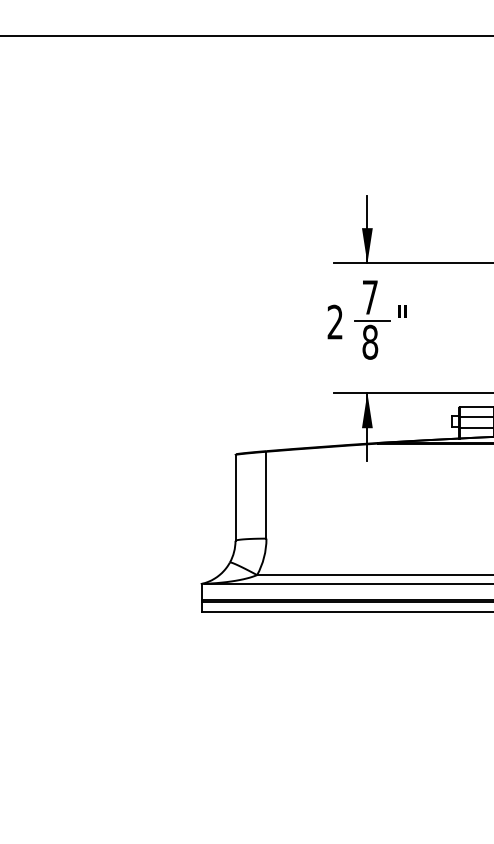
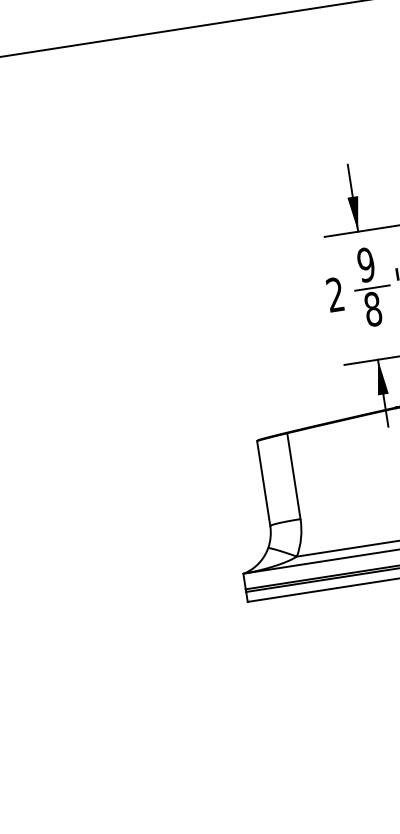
text: (370, 297) -> (366, 264), 7 -> 9

